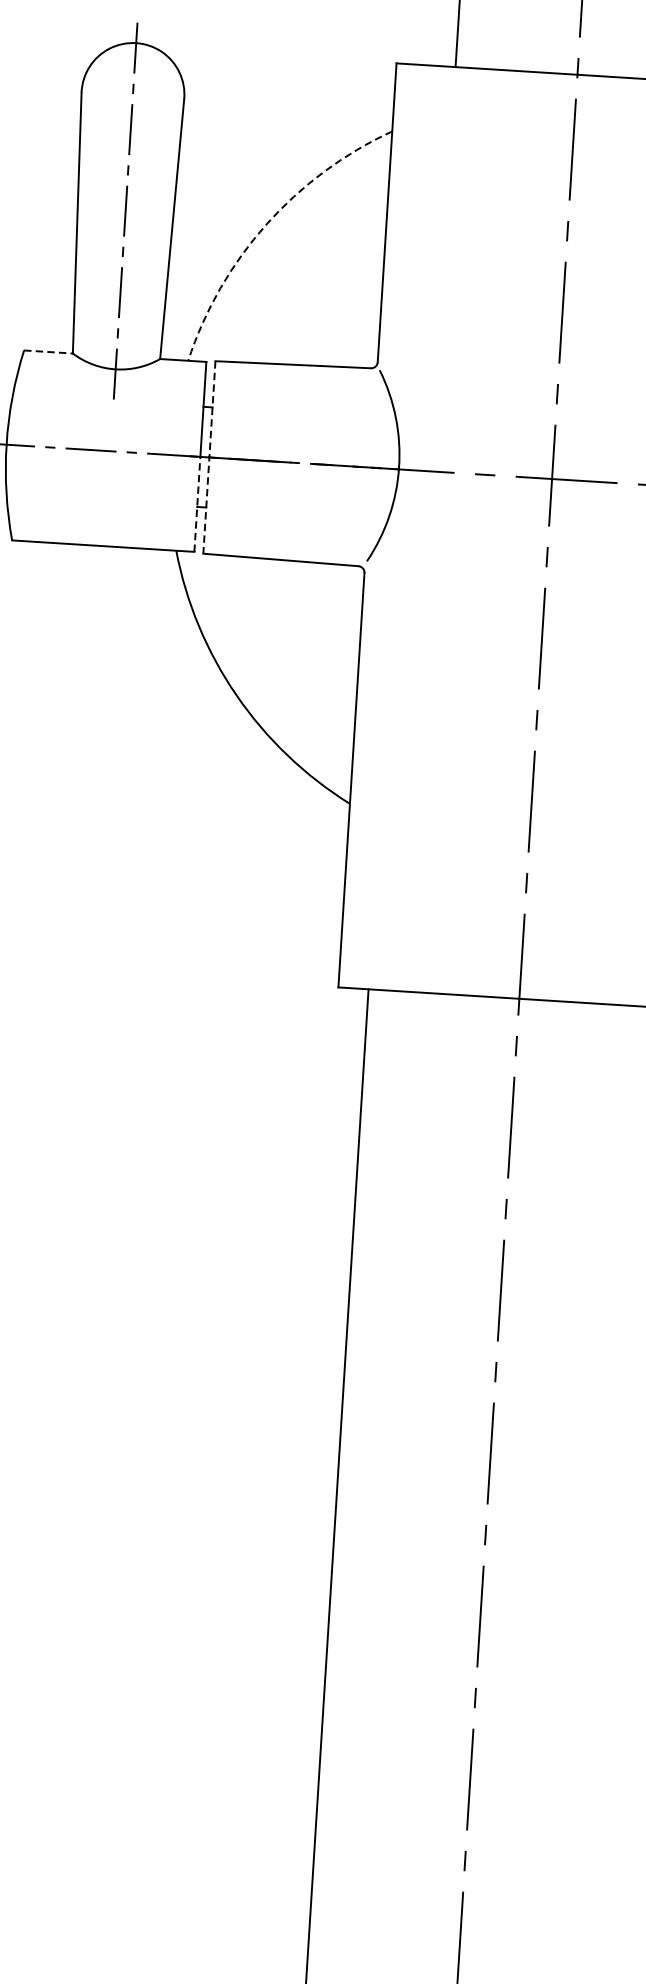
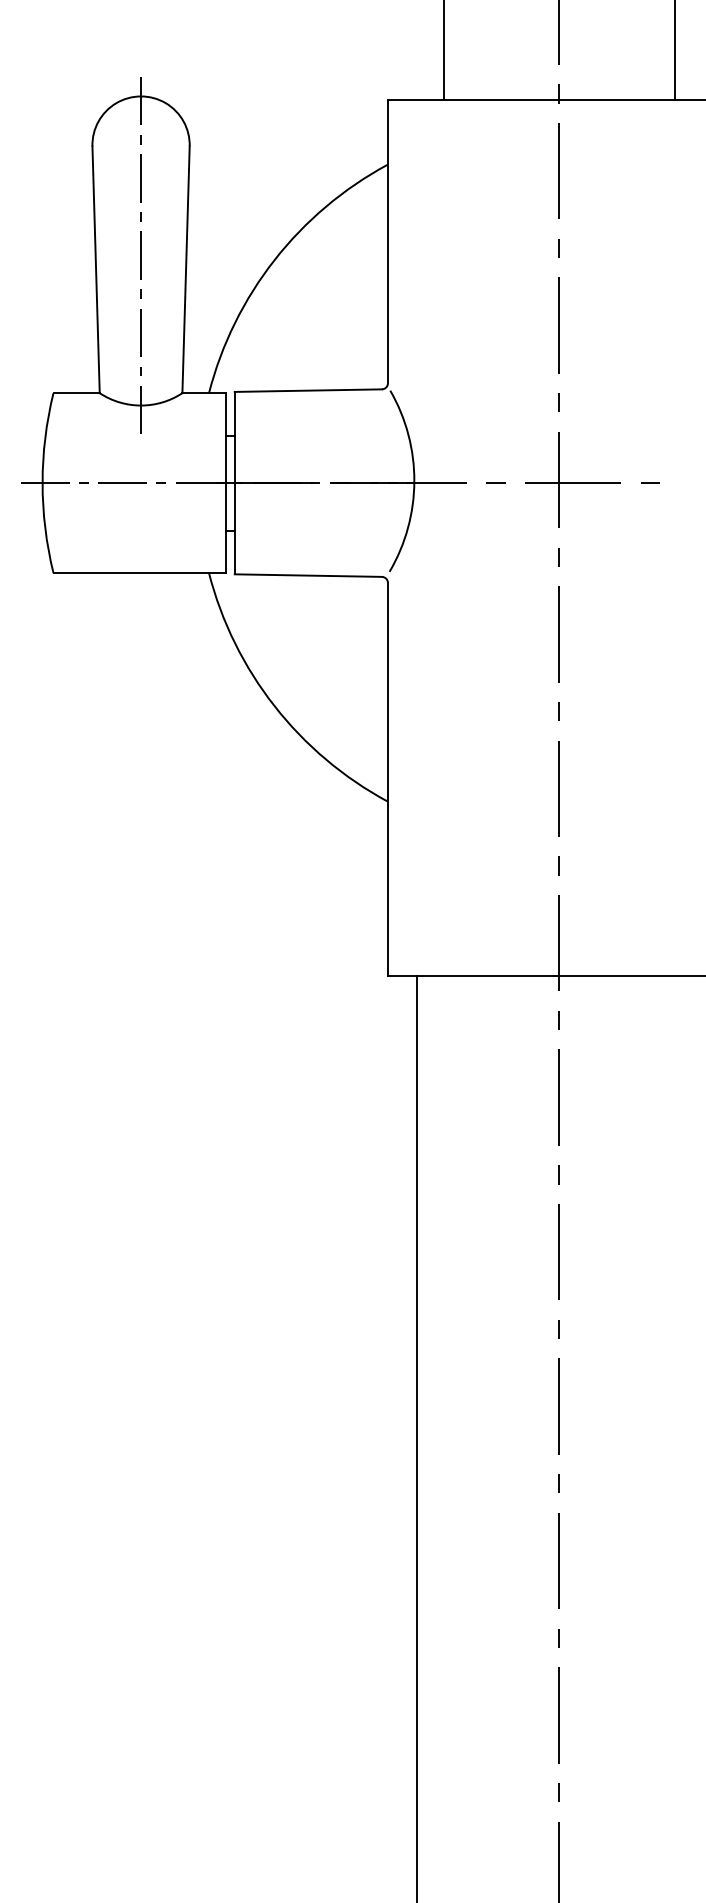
arc: (266, 225) -> (274, 260), dashed -> solid
line: (49, 352) -> (77, 393), dashed -> solid
line: (209, 457) -> (234, 483), dashed -> solid
line: (197, 504) -> (226, 528), dashed -> solid

